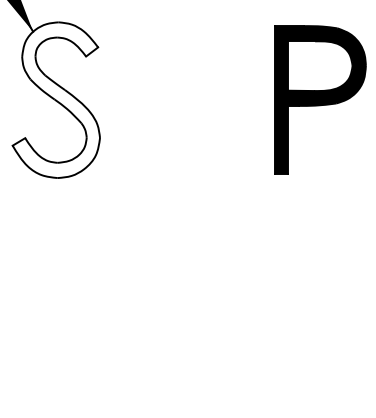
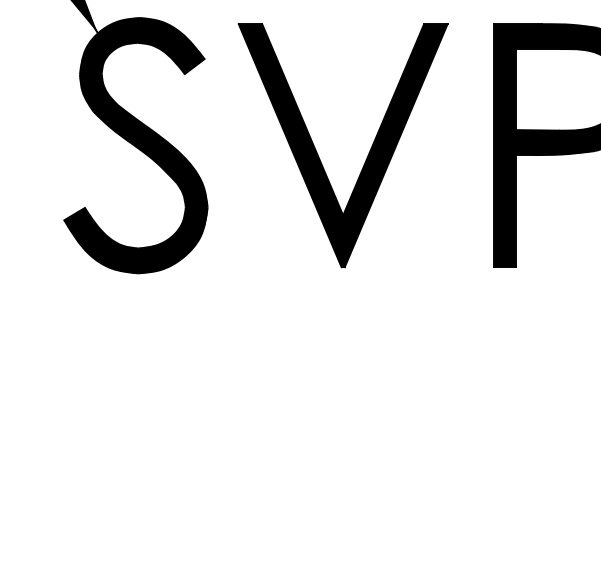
fill: (56, 100) -> (136, 146), added
part: (168, 106) -> (319, 156), added

